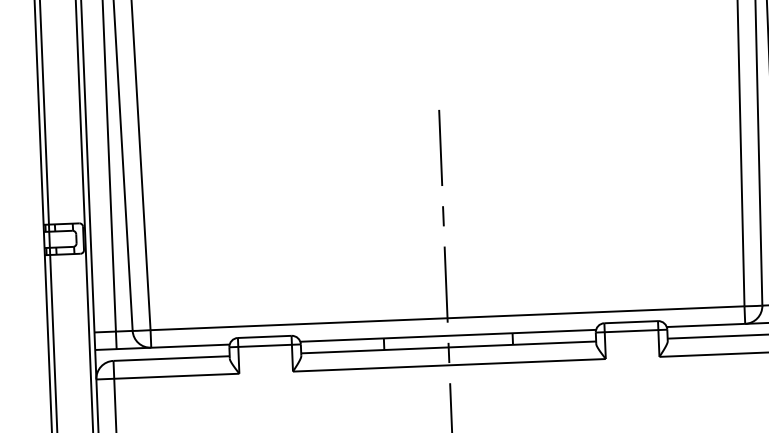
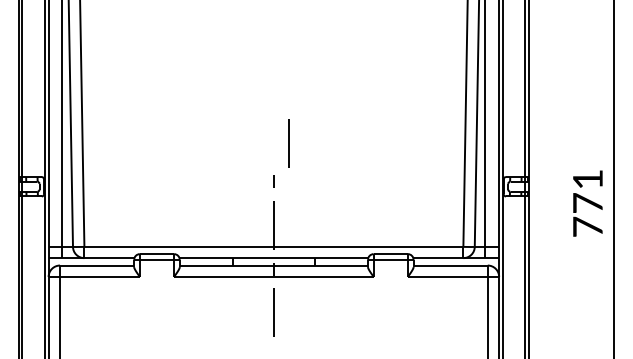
line: (440, 148) -> (288, 143), moved

